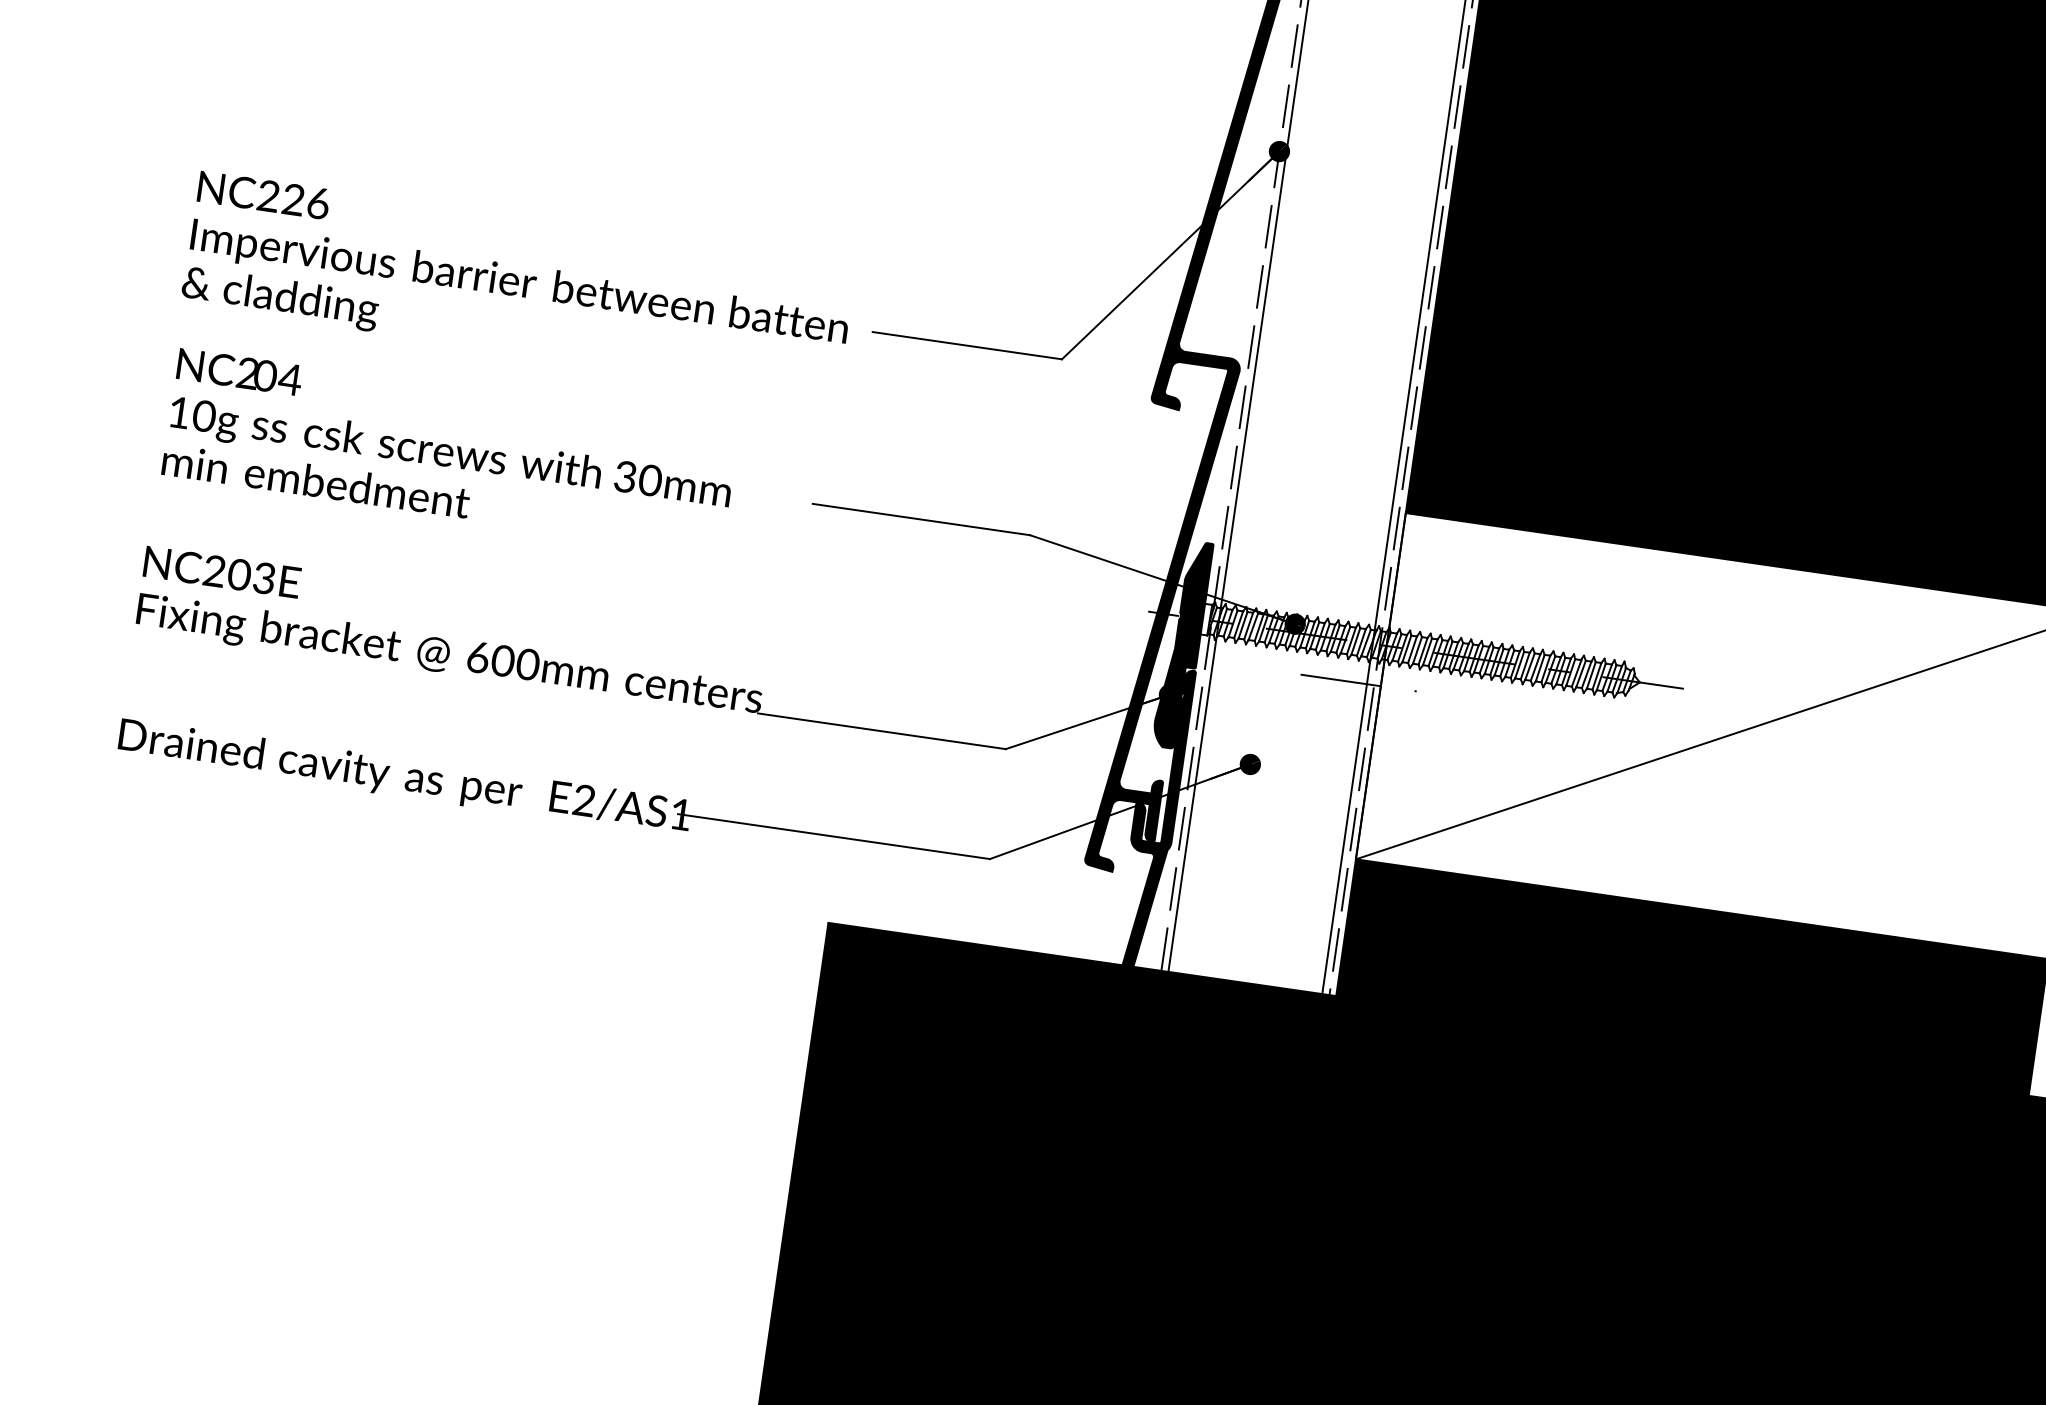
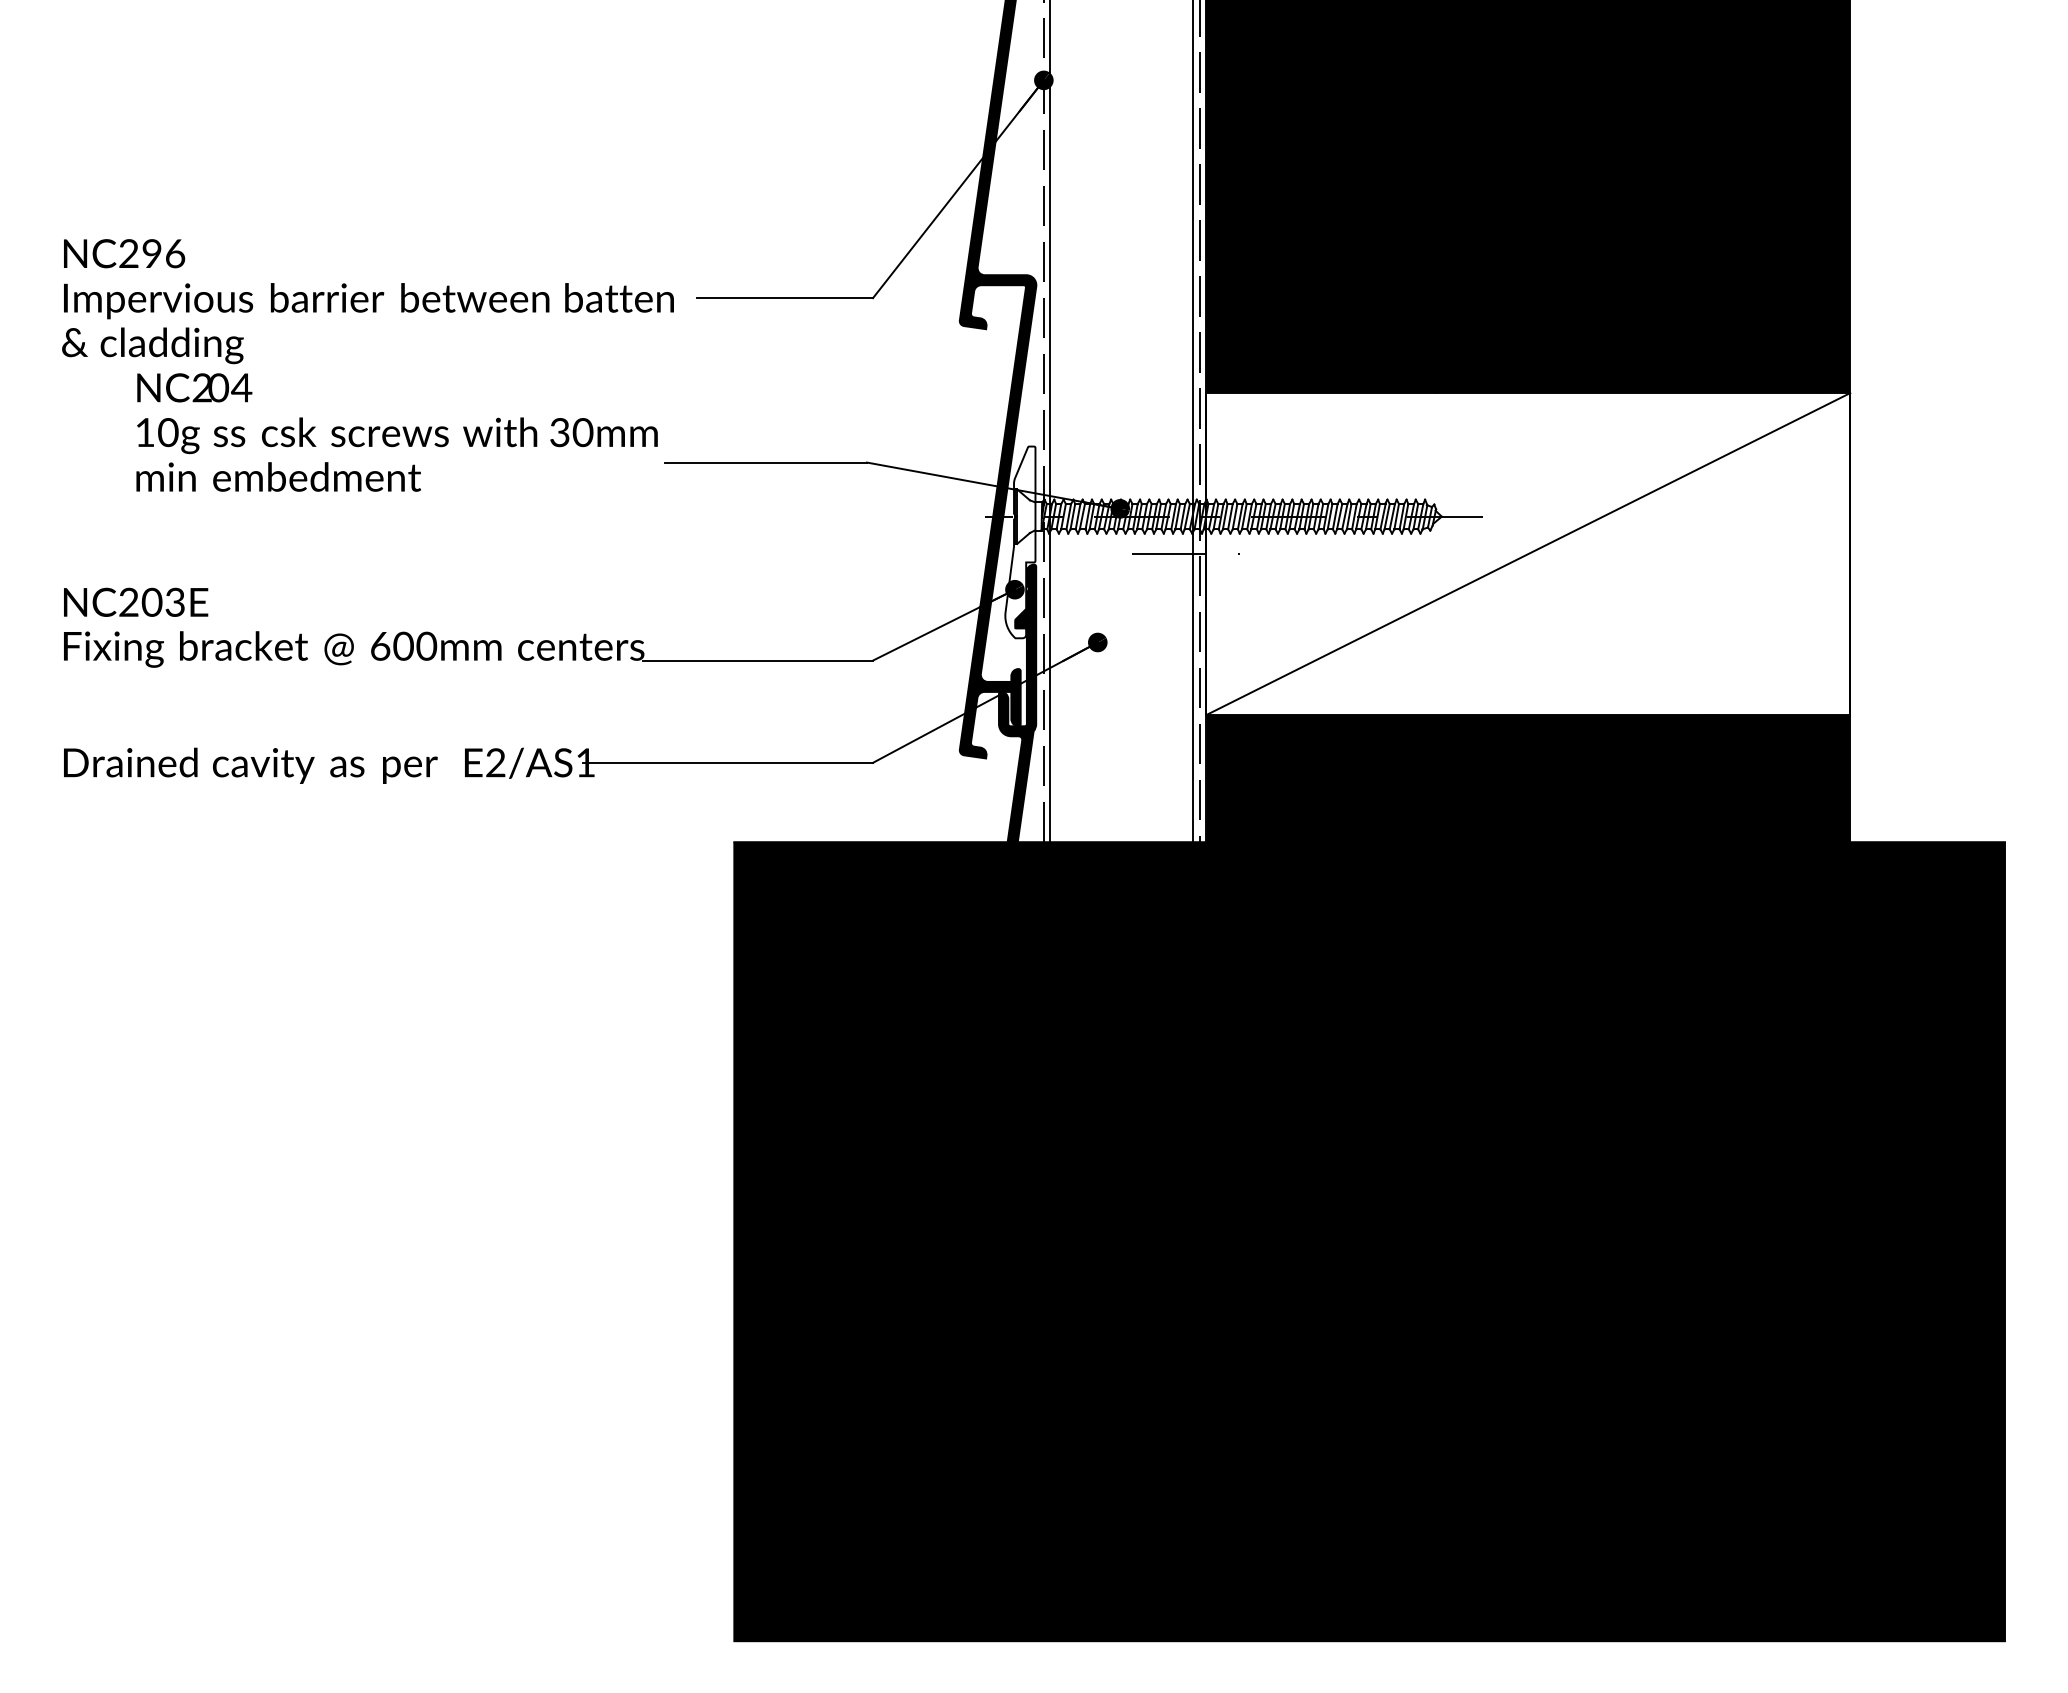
text: (292, 199) -> (151, 253), NC226 -> NC296
text: (449, 451) -> (396, 432), moved
fill: (1182, 644) -> (1020, 542), removed

